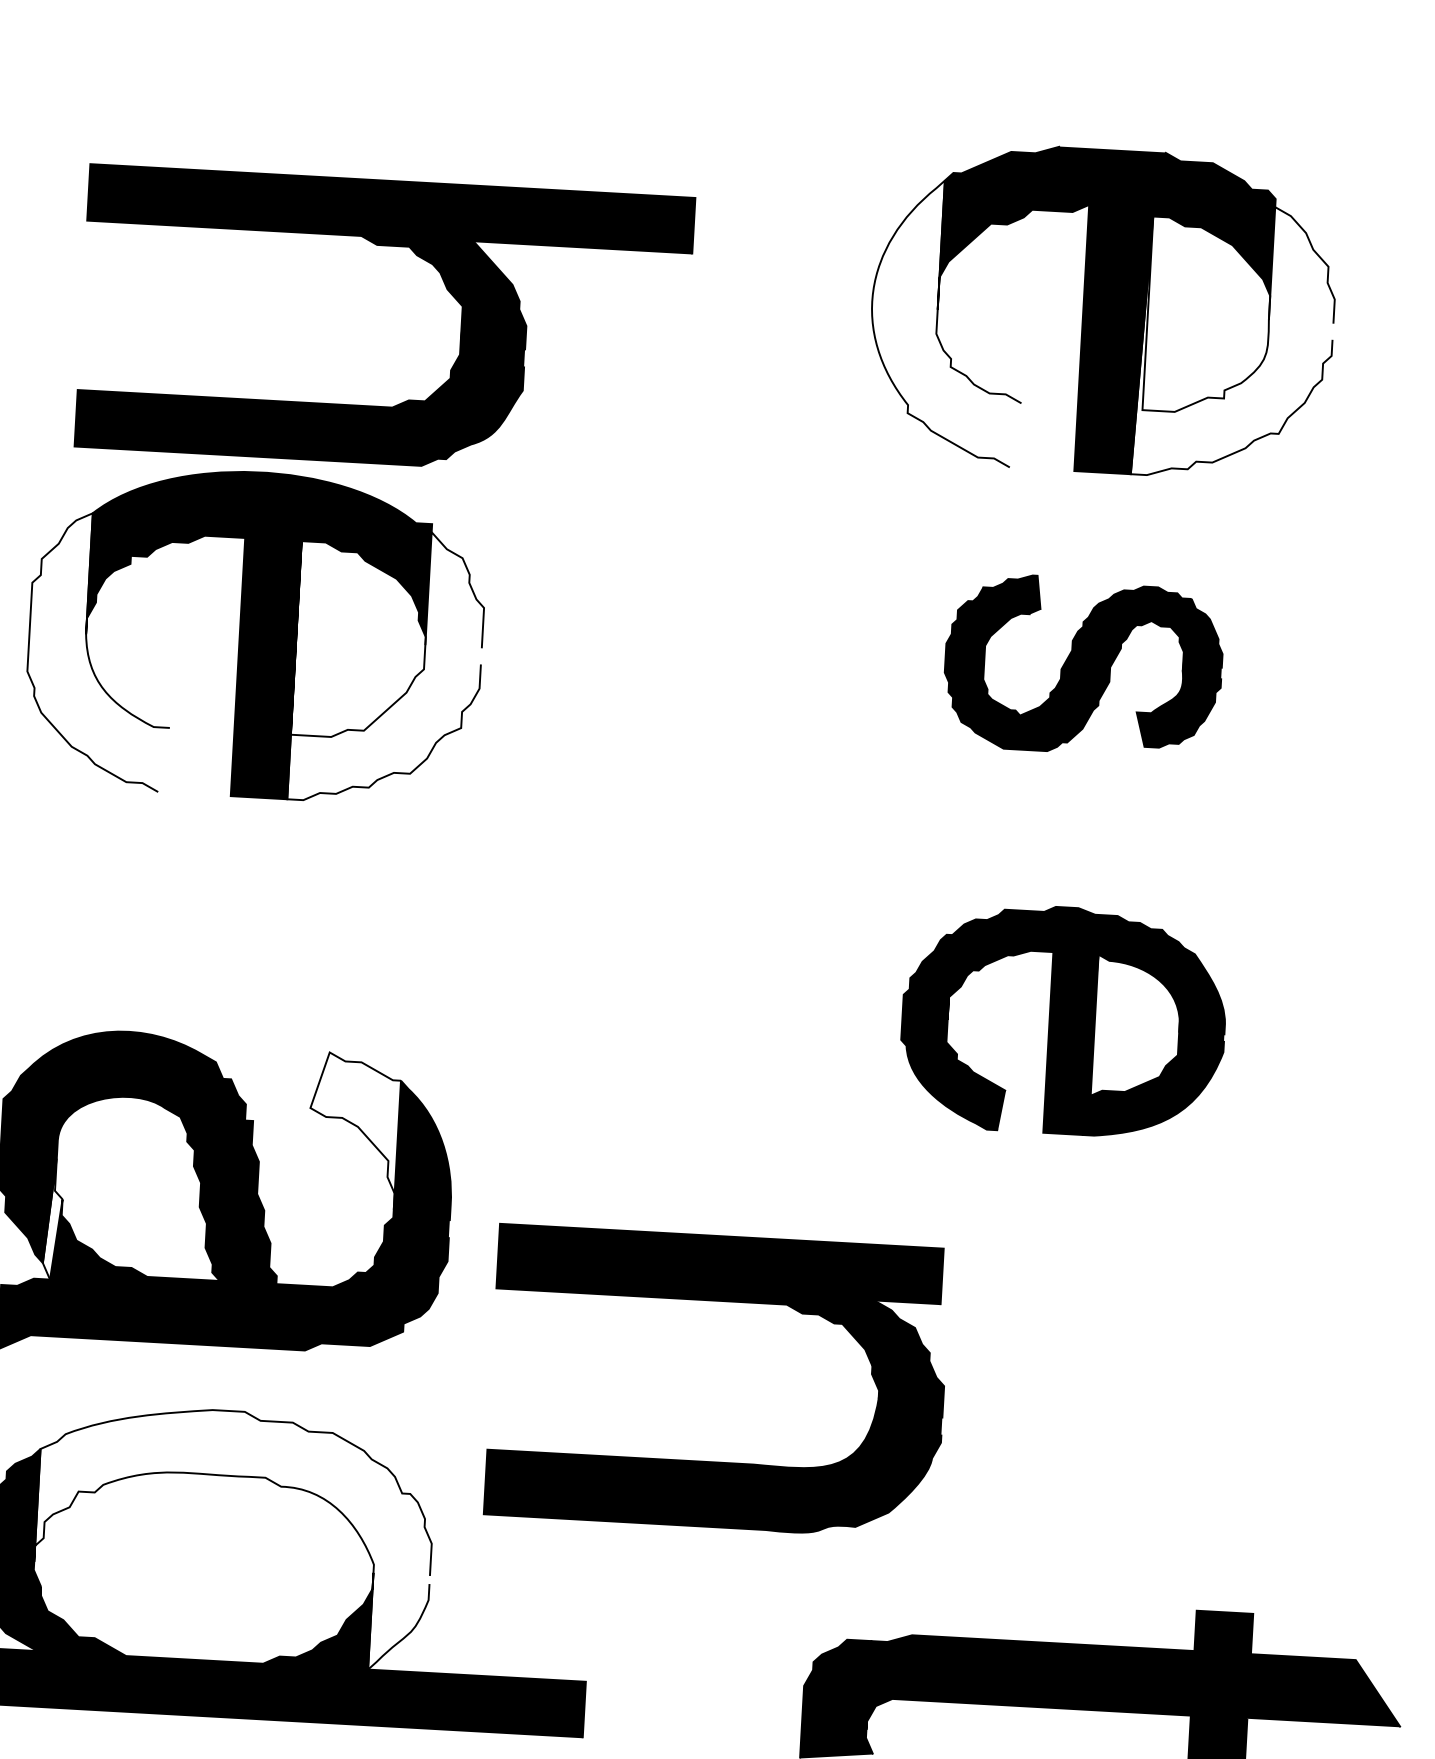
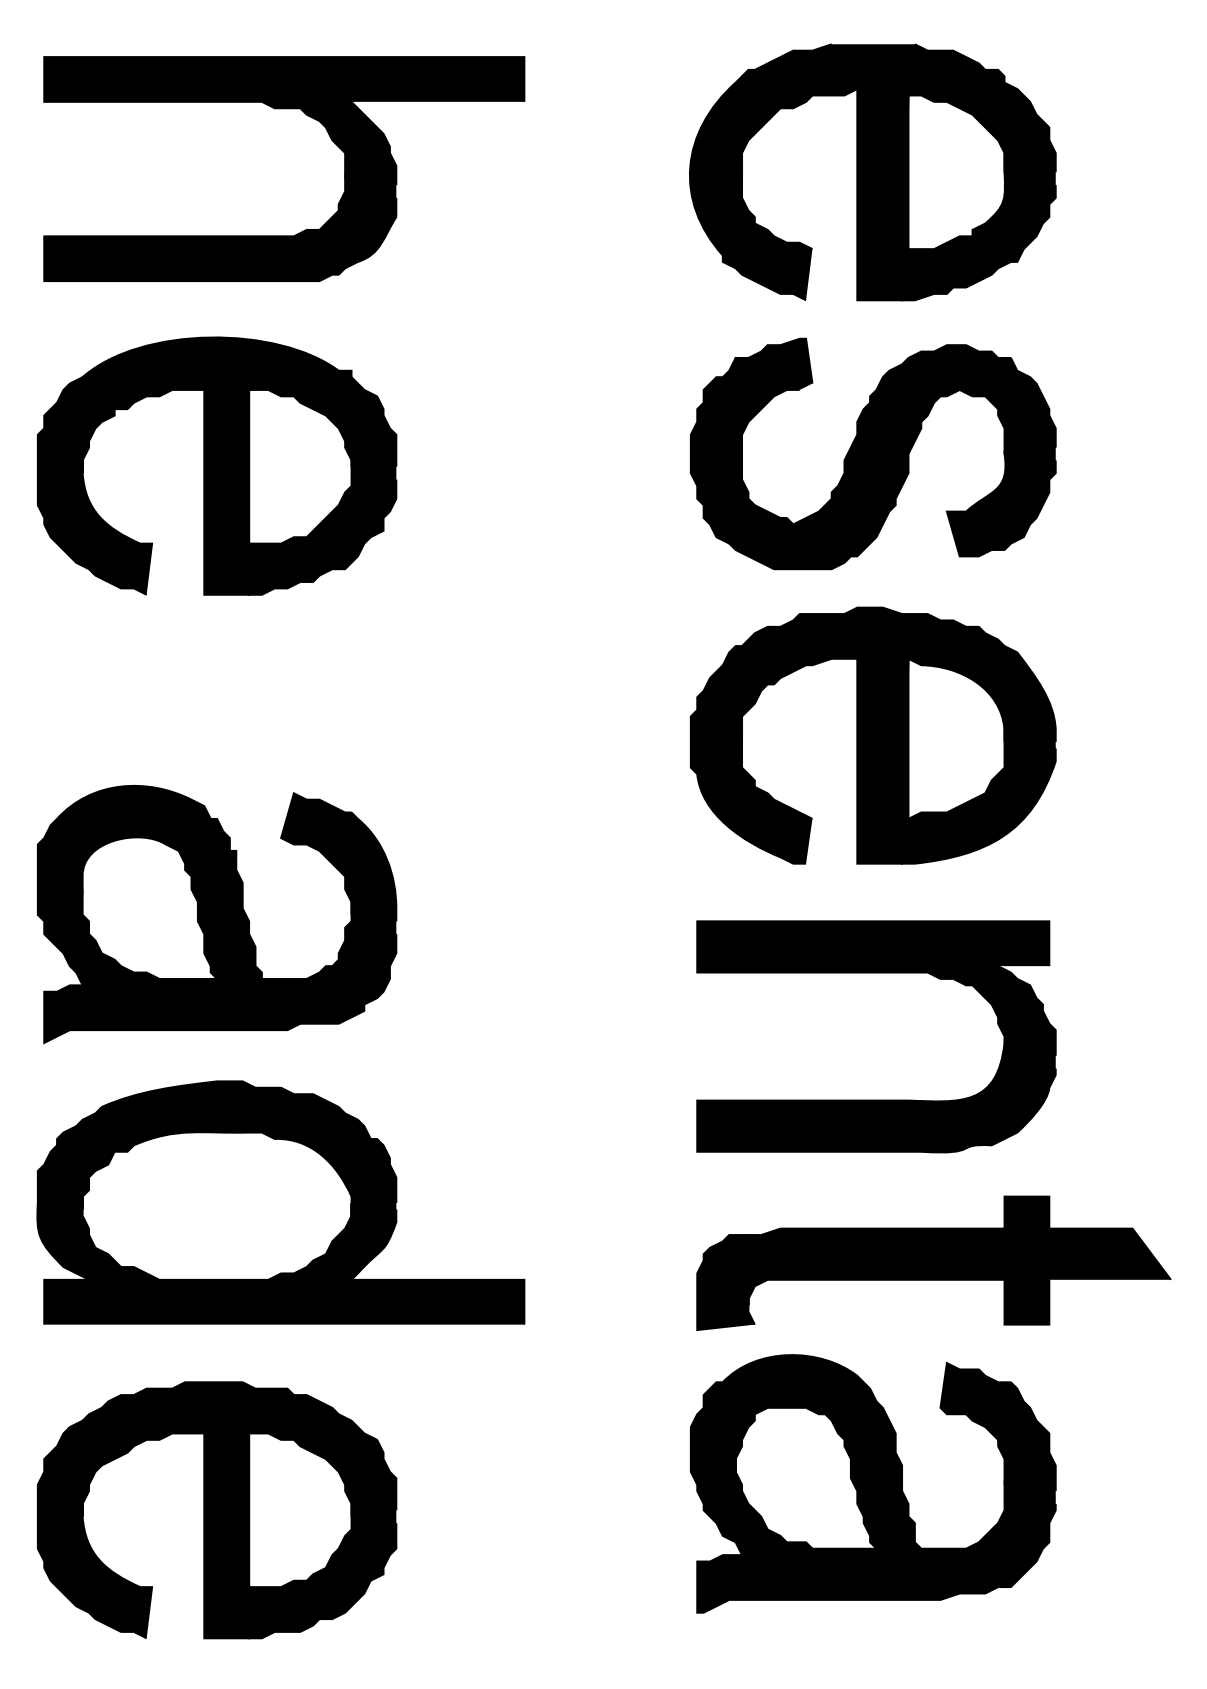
part: (445, 288) -> (330, 139), moved
fill: (947, 322) -> (750, 188), added
fill: (1234, 342) -> (978, 191), added
fill: (101, 650) -> (95, 485), added
part: (1082, 665) -> (872, 453), size x1.67
fill: (387, 666) -> (322, 485), added
part: (1062, 1020) -> (872, 735), size x1.43
fill: (353, 1129) -> (316, 853), added
fill: (53, 1219) -> (82, 937), added
part: (722, 1302) -> (876, 973), moved
fill: (233, 1536) -> (239, 1180), added

